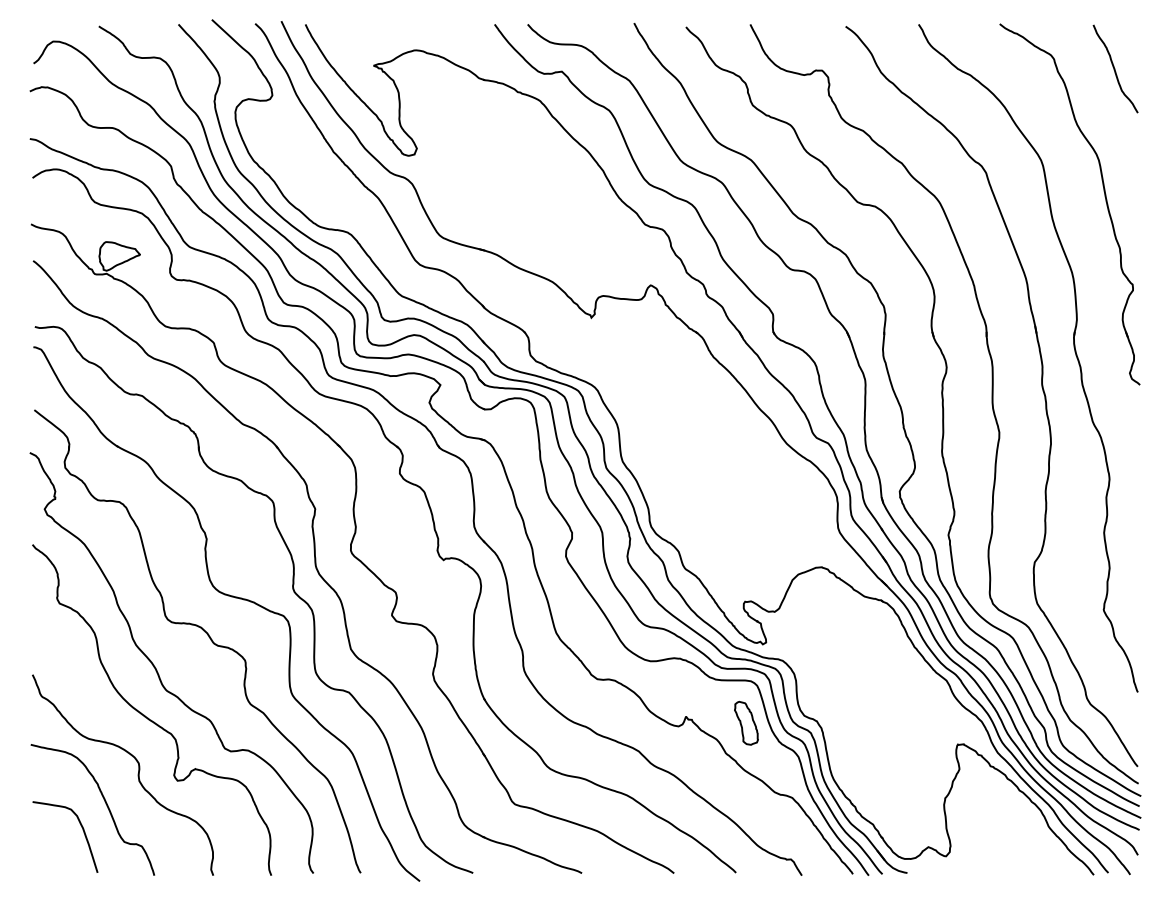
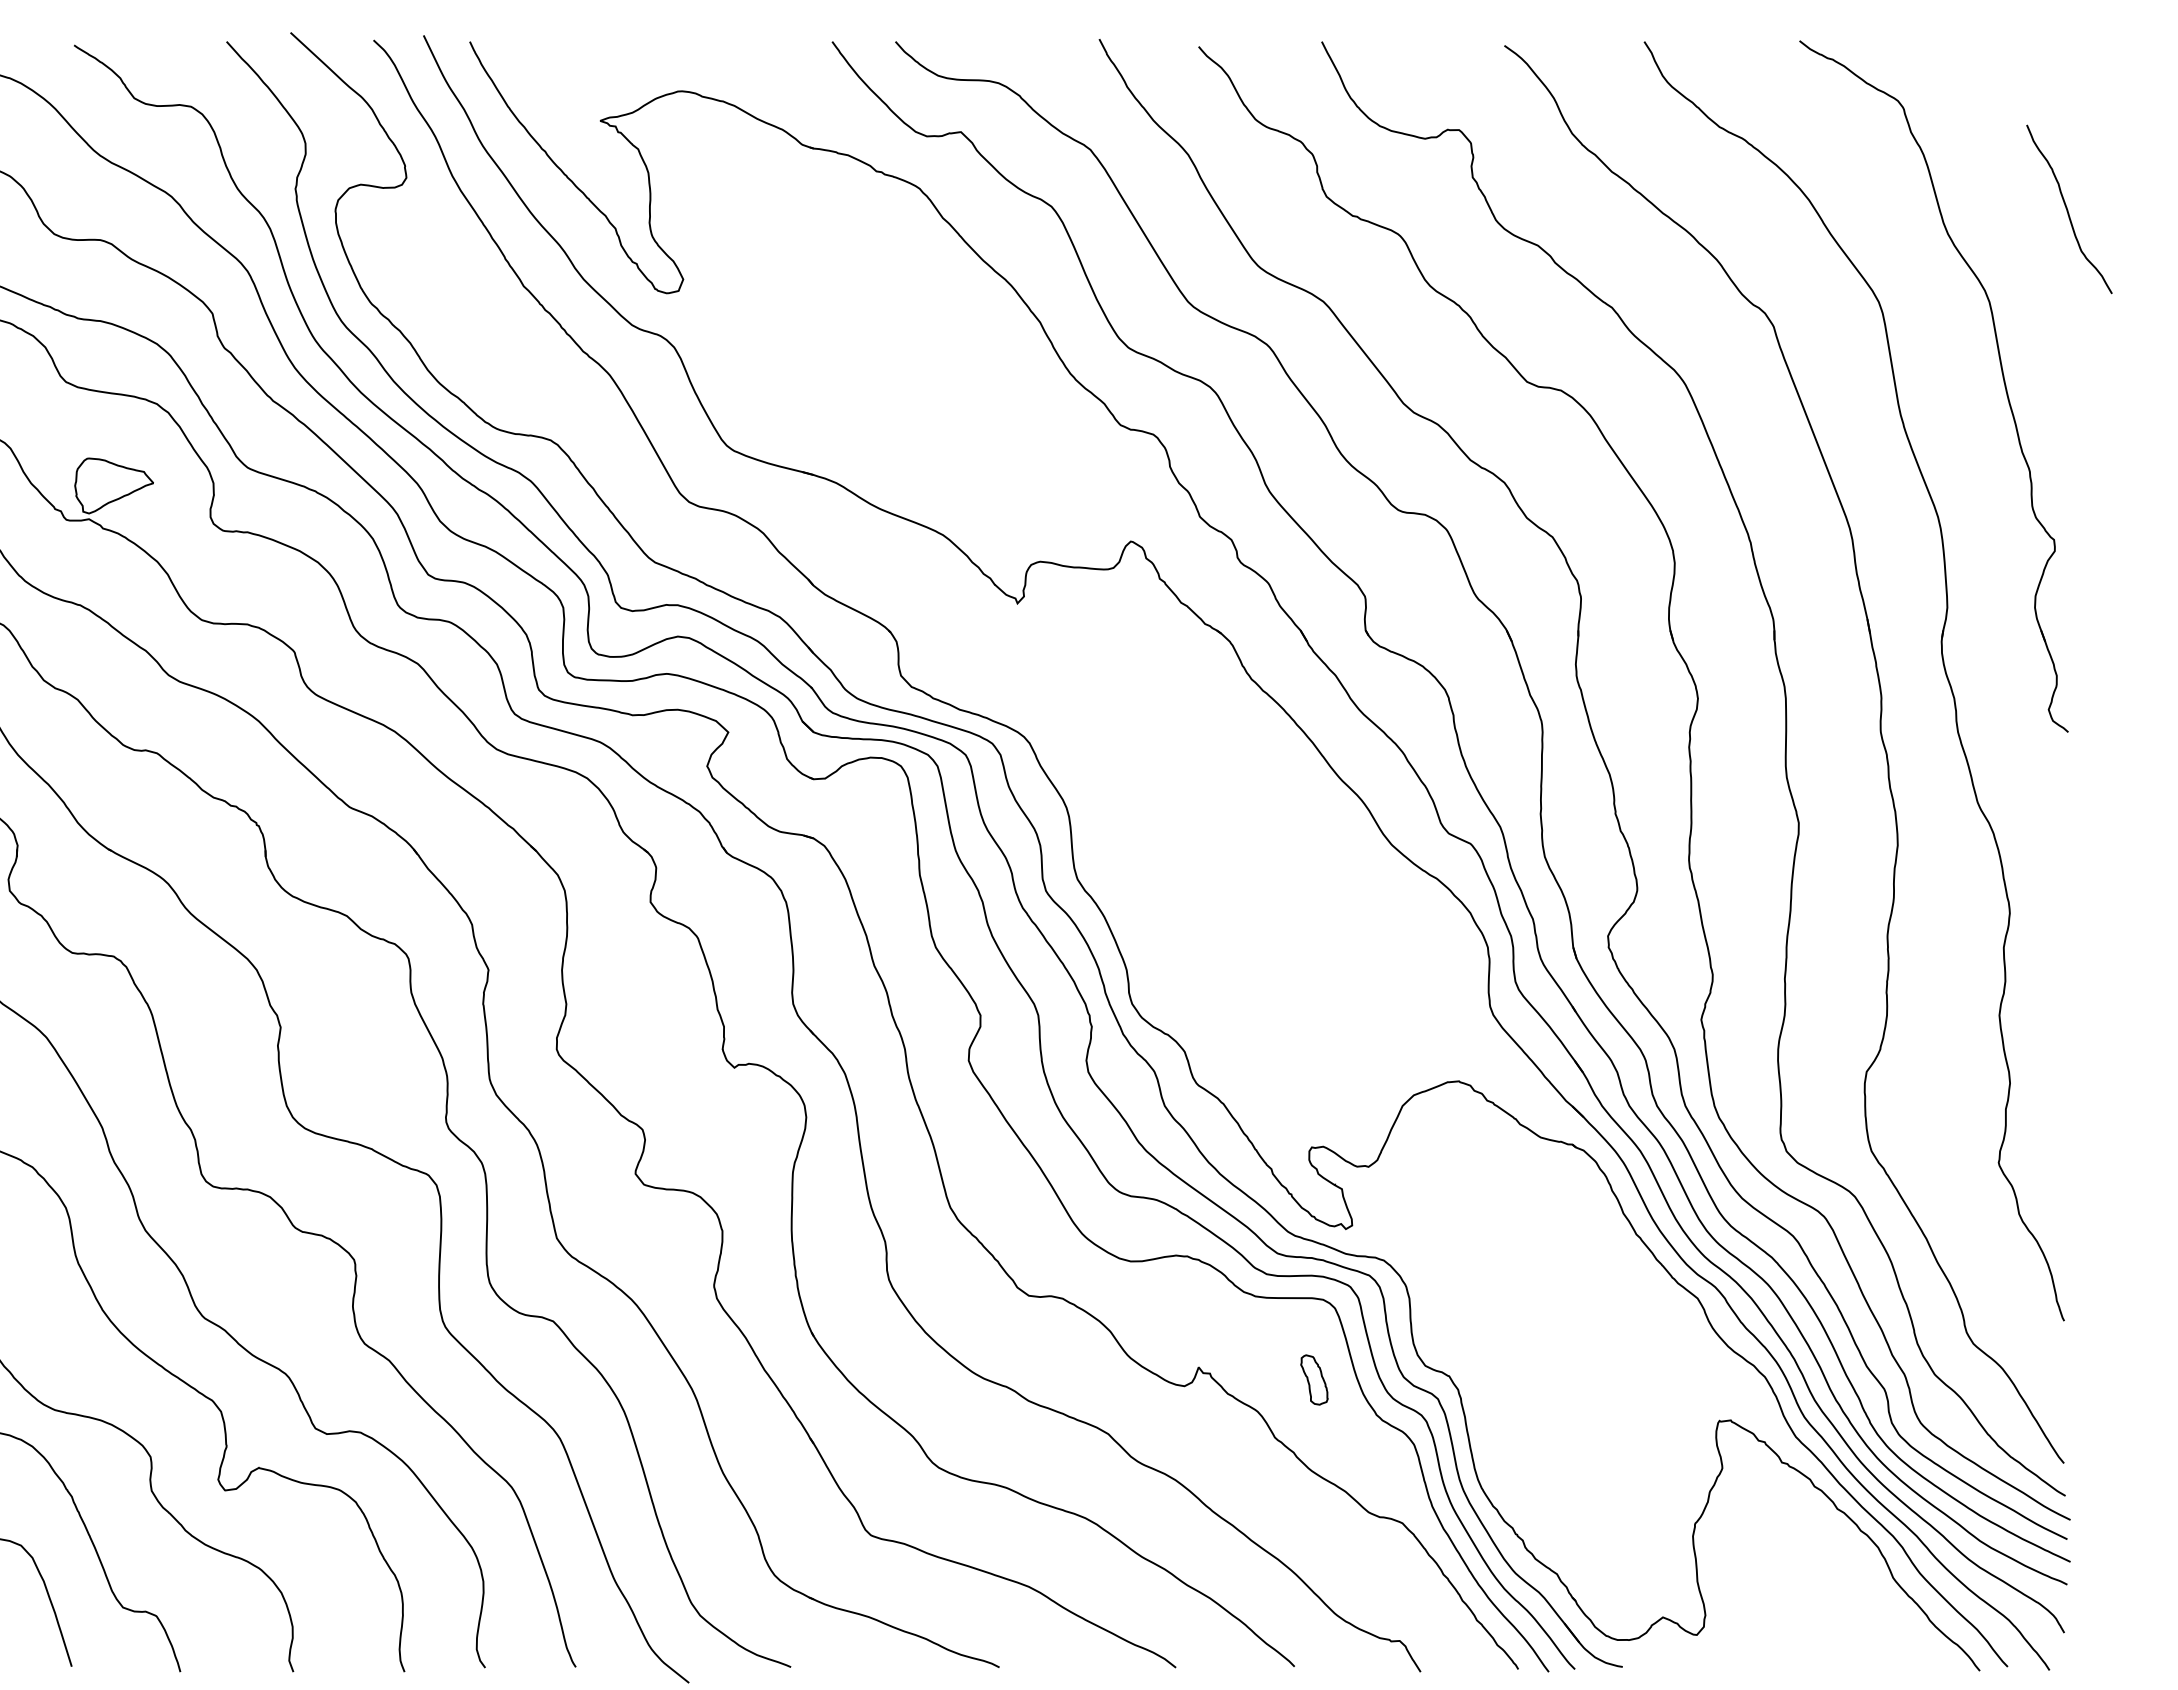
curve: (1115, 68) -> (2069, 208), moved
part: (746, 722) -> (1314, 1378), size x0.6

